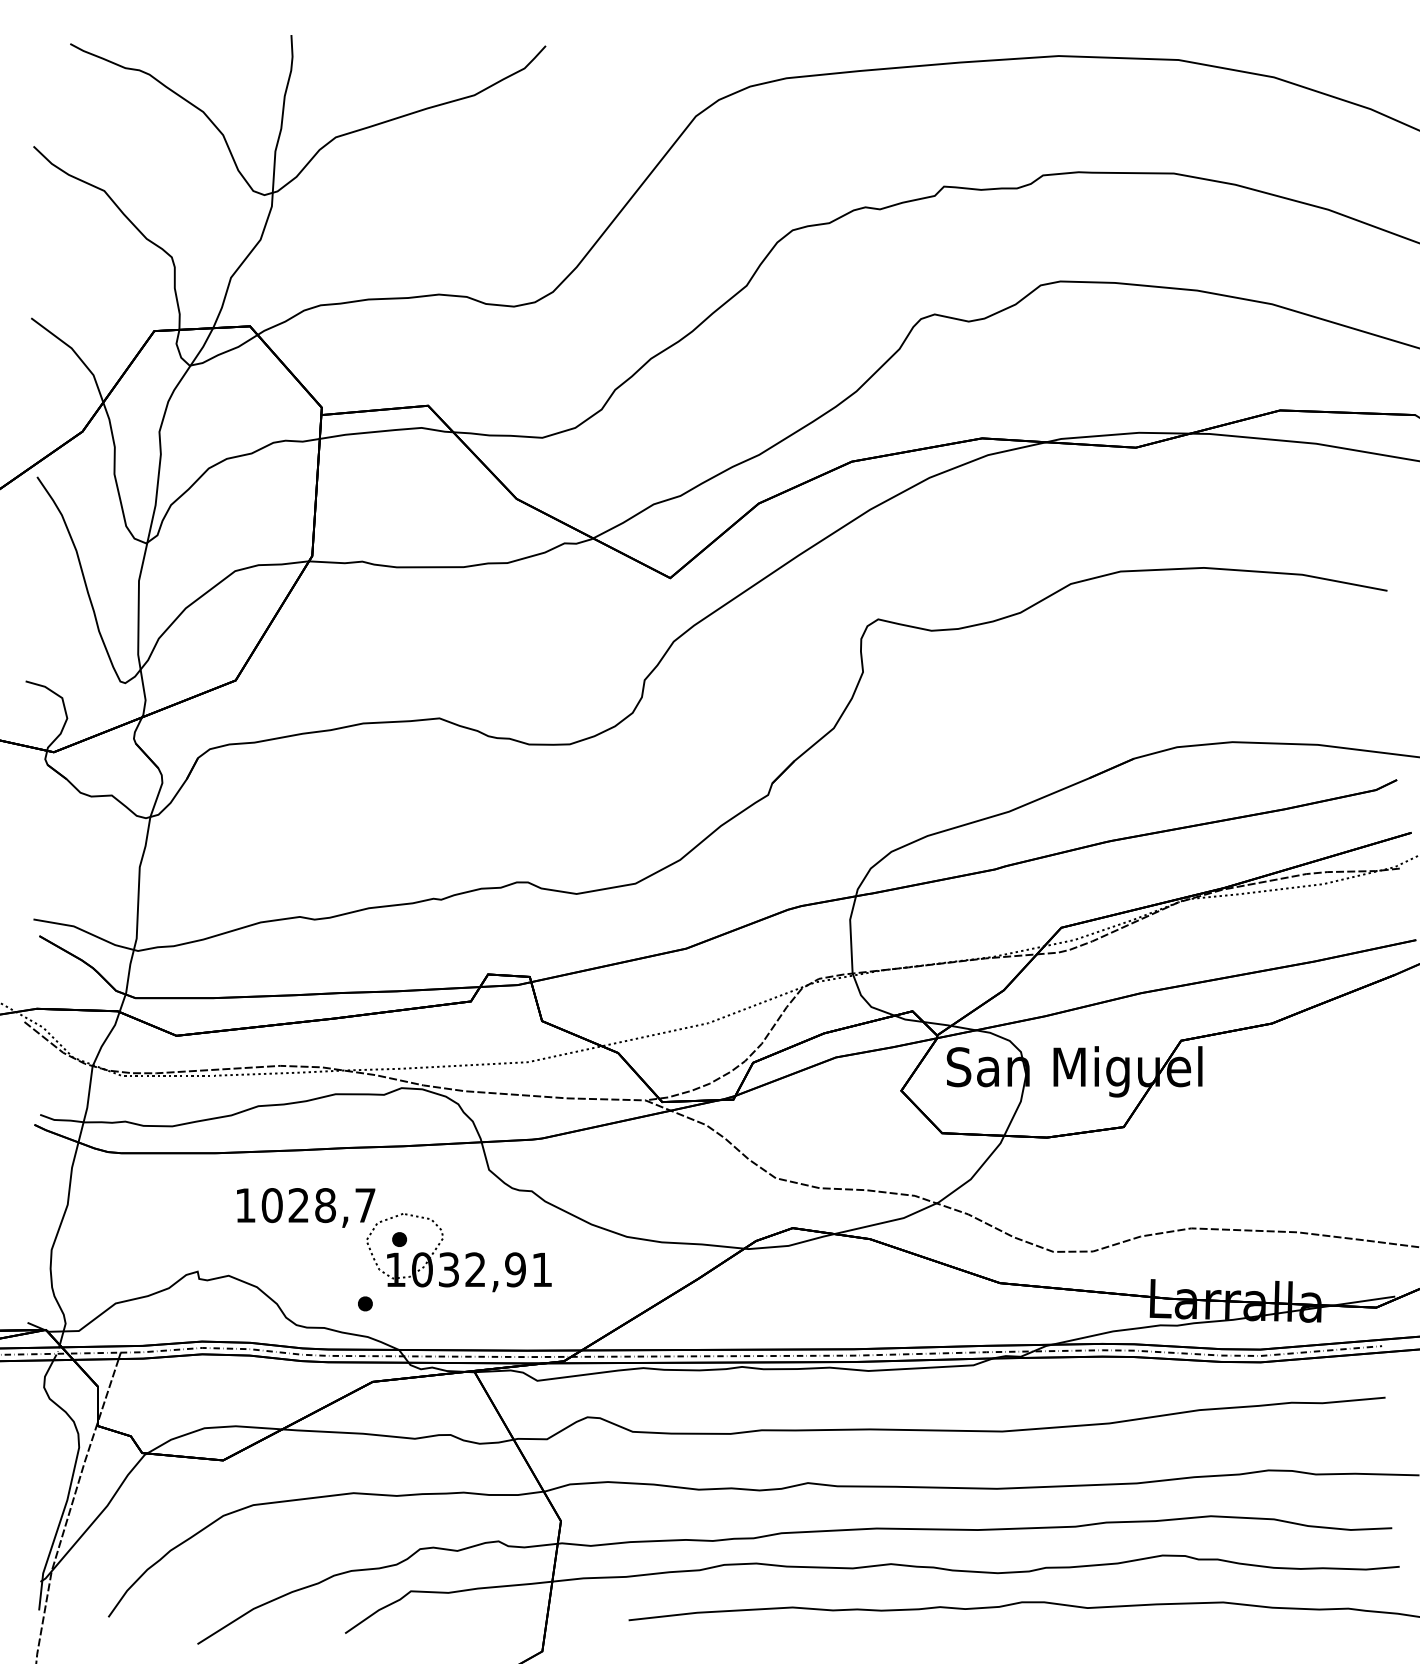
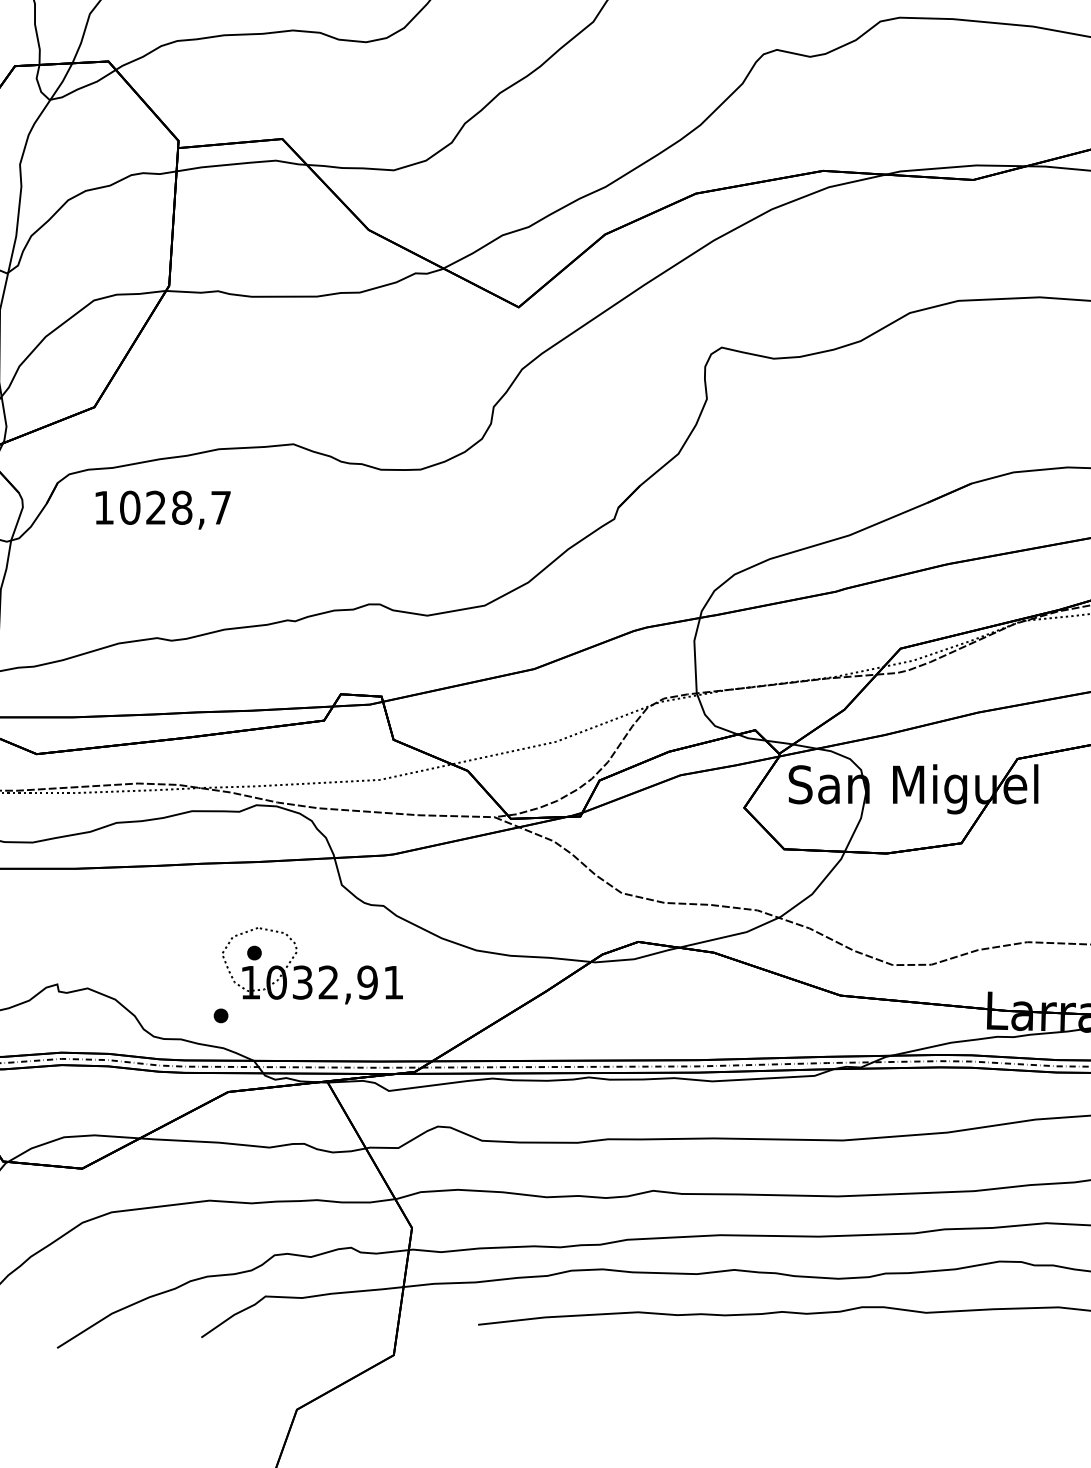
text: (306, 1207) -> (163, 509), moved

